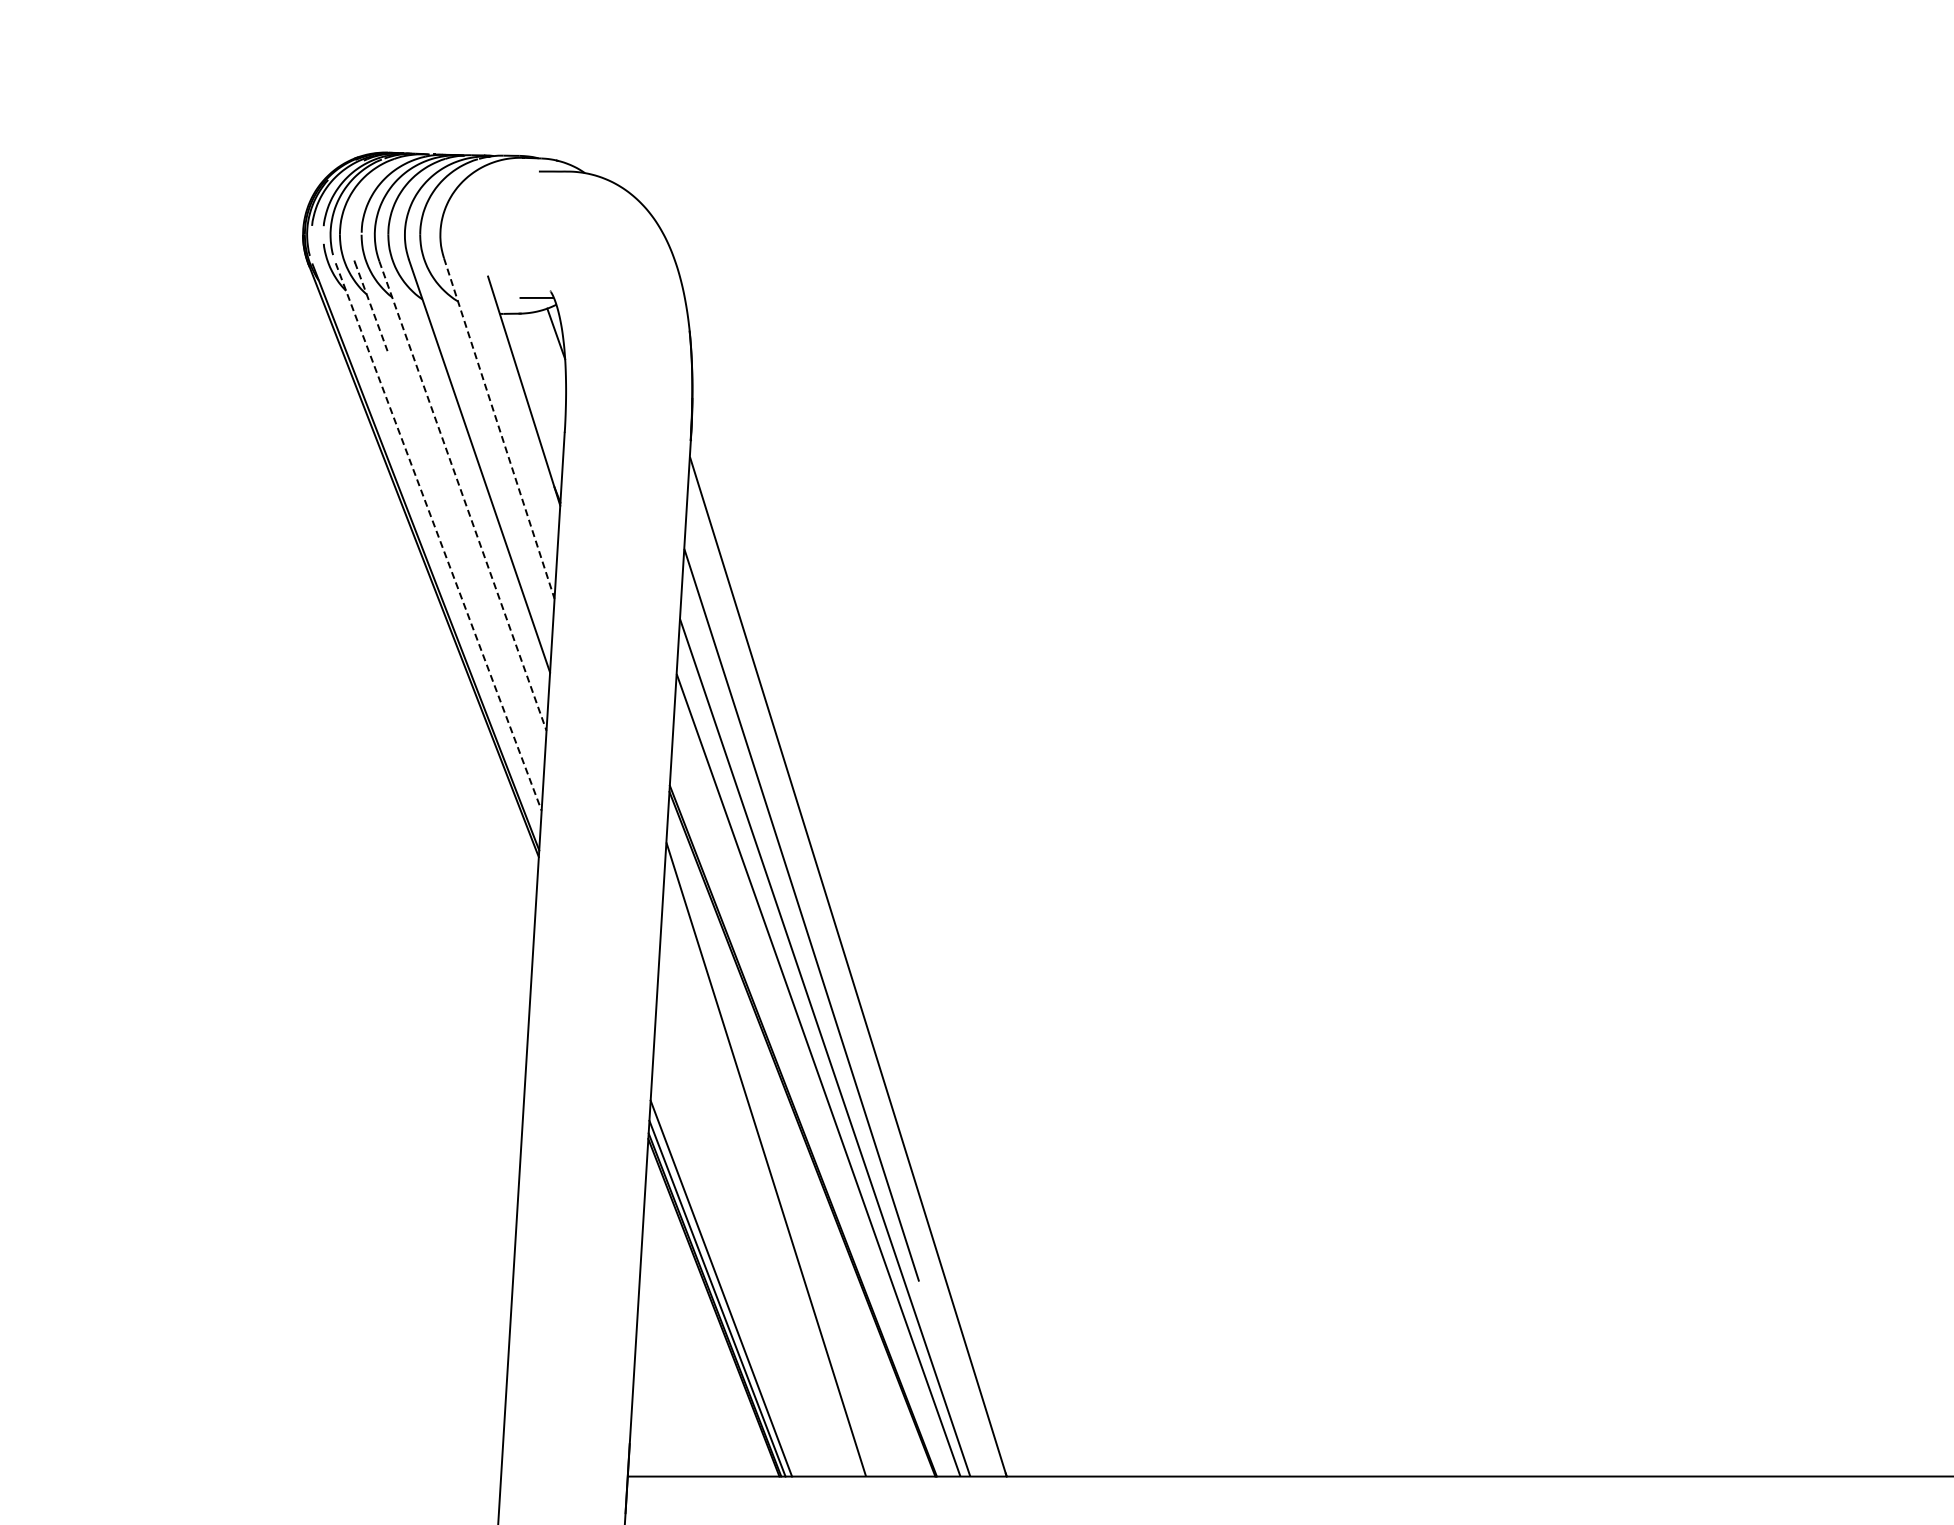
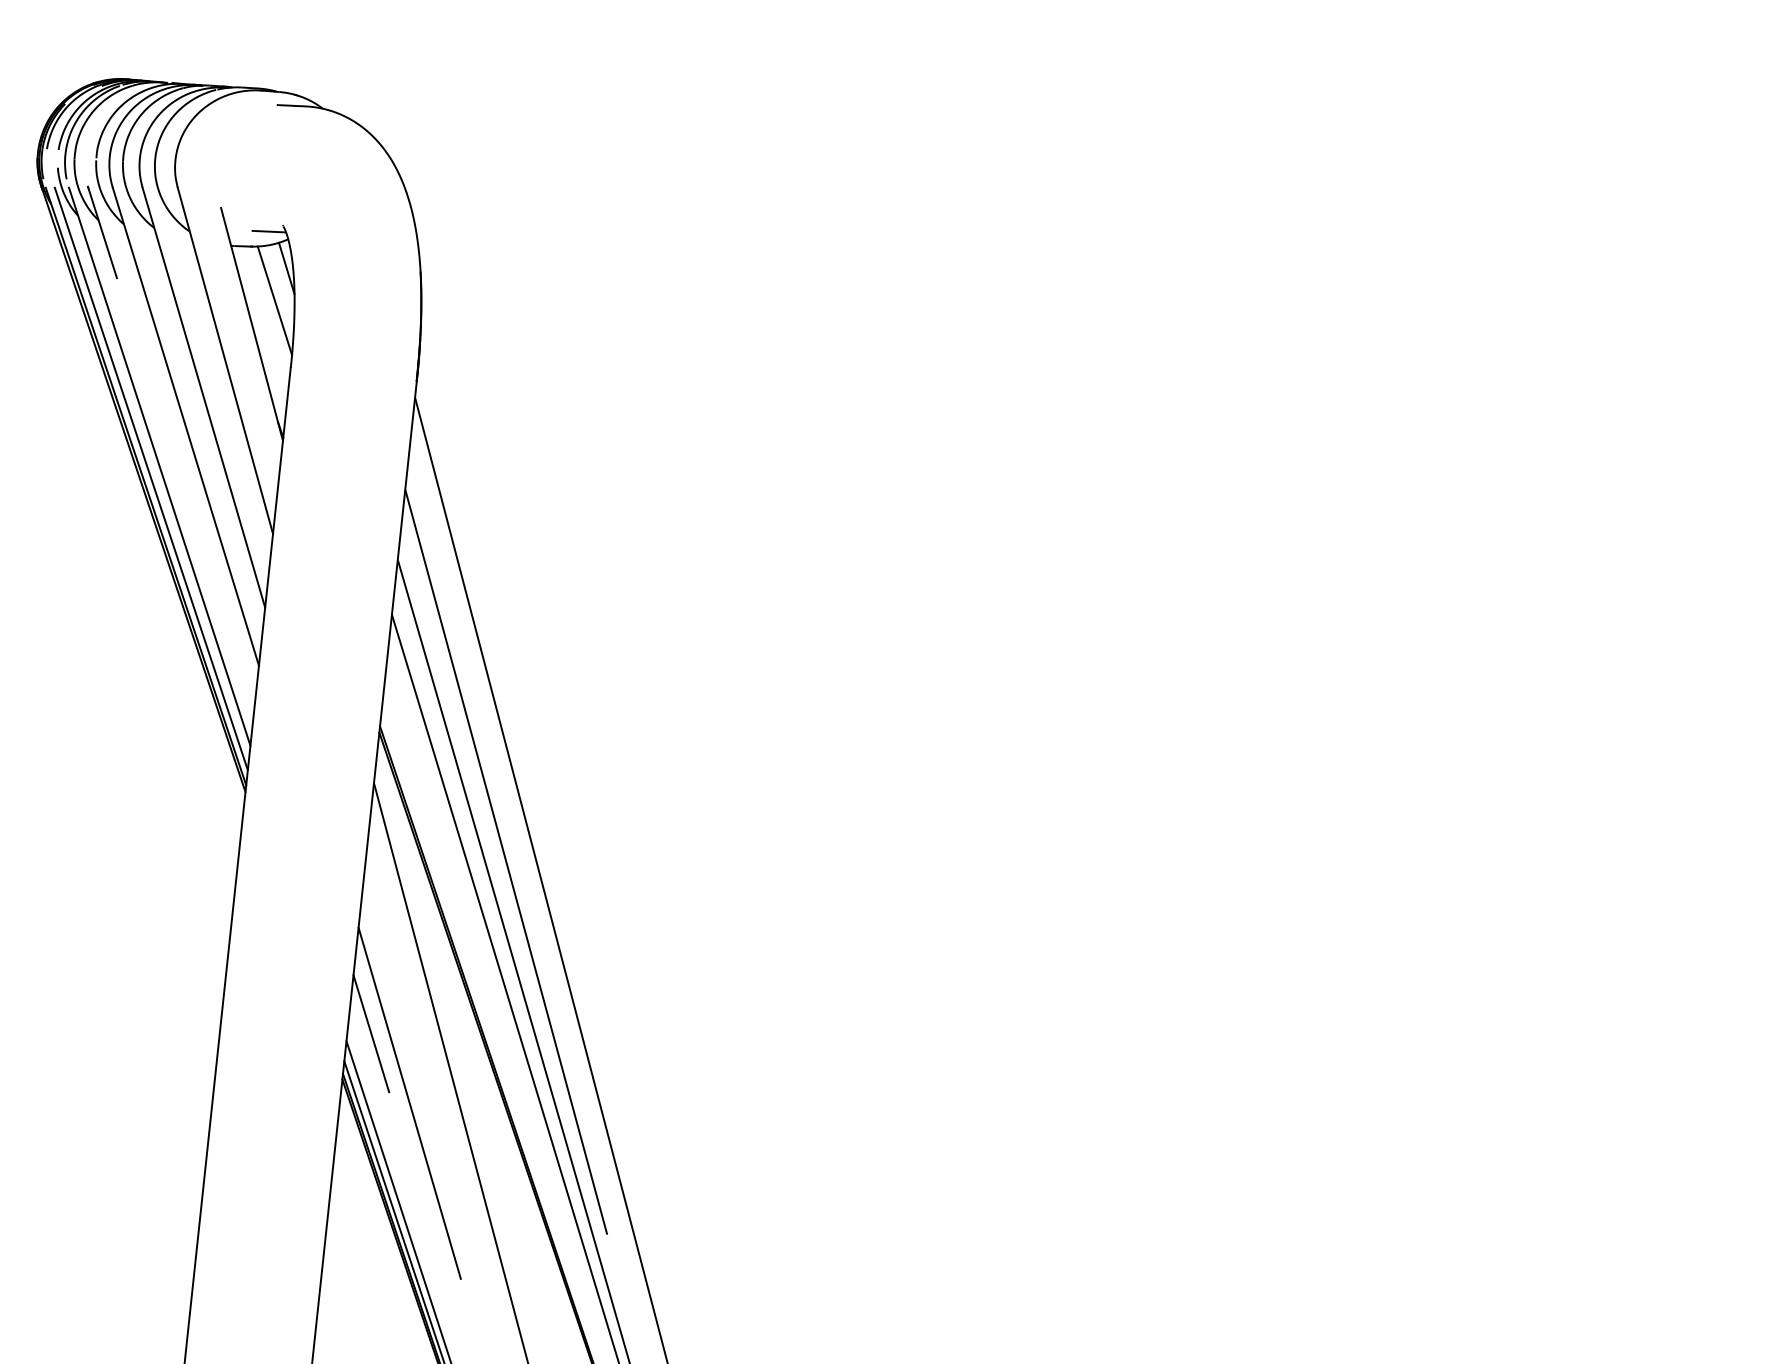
line: (371, 307) -> (102, 233), dashed -> solid
line: (545, 366) -> (274, 300), added
line: (499, 429) -> (225, 361), dashed -> solid
line: (463, 496) -> (186, 427), dashed -> solid
line: (438, 537) -> (159, 467), dashed -> solid
line: (430, 549) -> (150, 478), added
line: (674, 1091) -> (370, 1033), added
line: (716, 1159) -> (409, 1103), added

